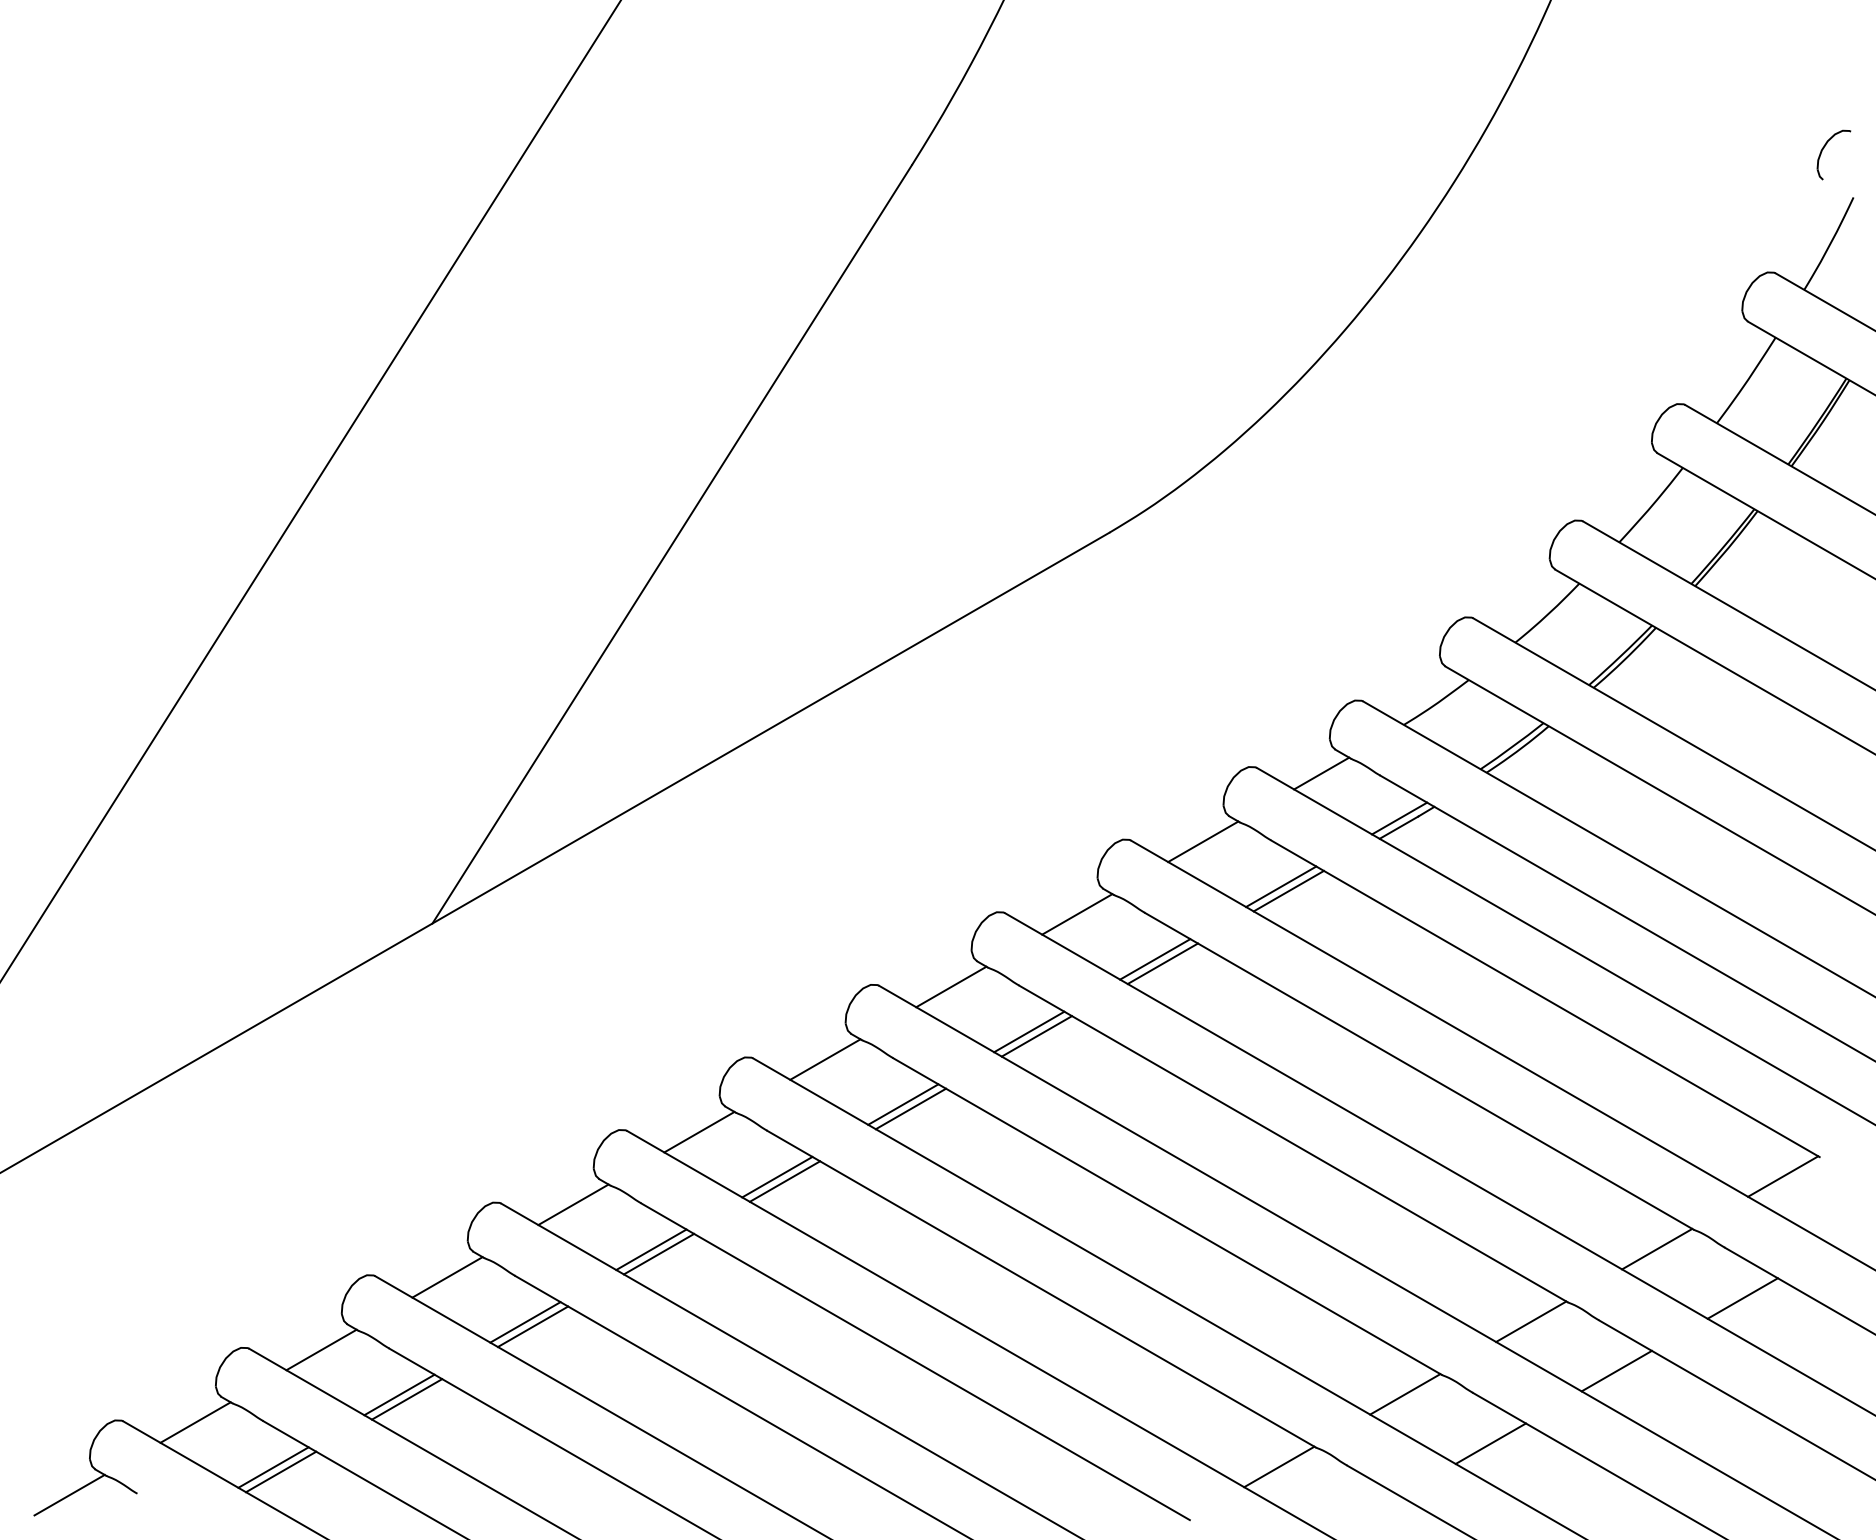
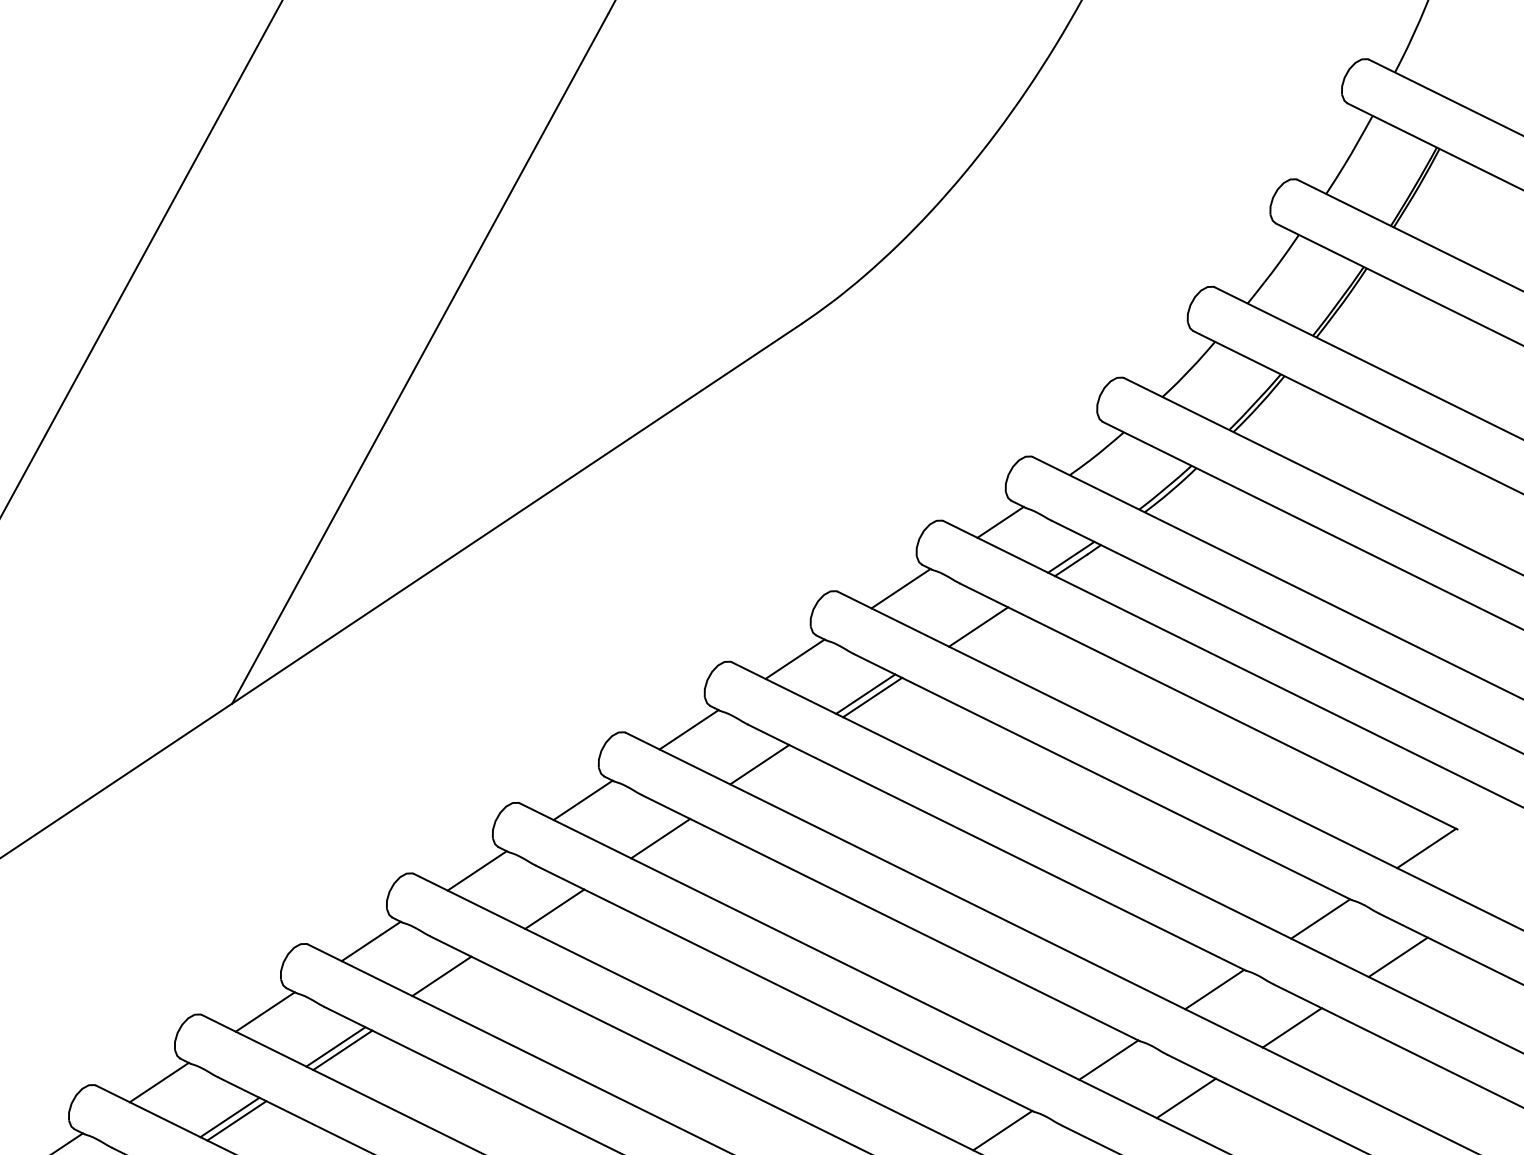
line: (1281, 886) -> (971, 623), removed
line: (1036, 1036) -> (766, 768), removed
line: (903, 1104) -> (653, 835), removed
line: (777, 1176) -> (547, 905), removed
line: (658, 1253) -> (448, 979), removed

